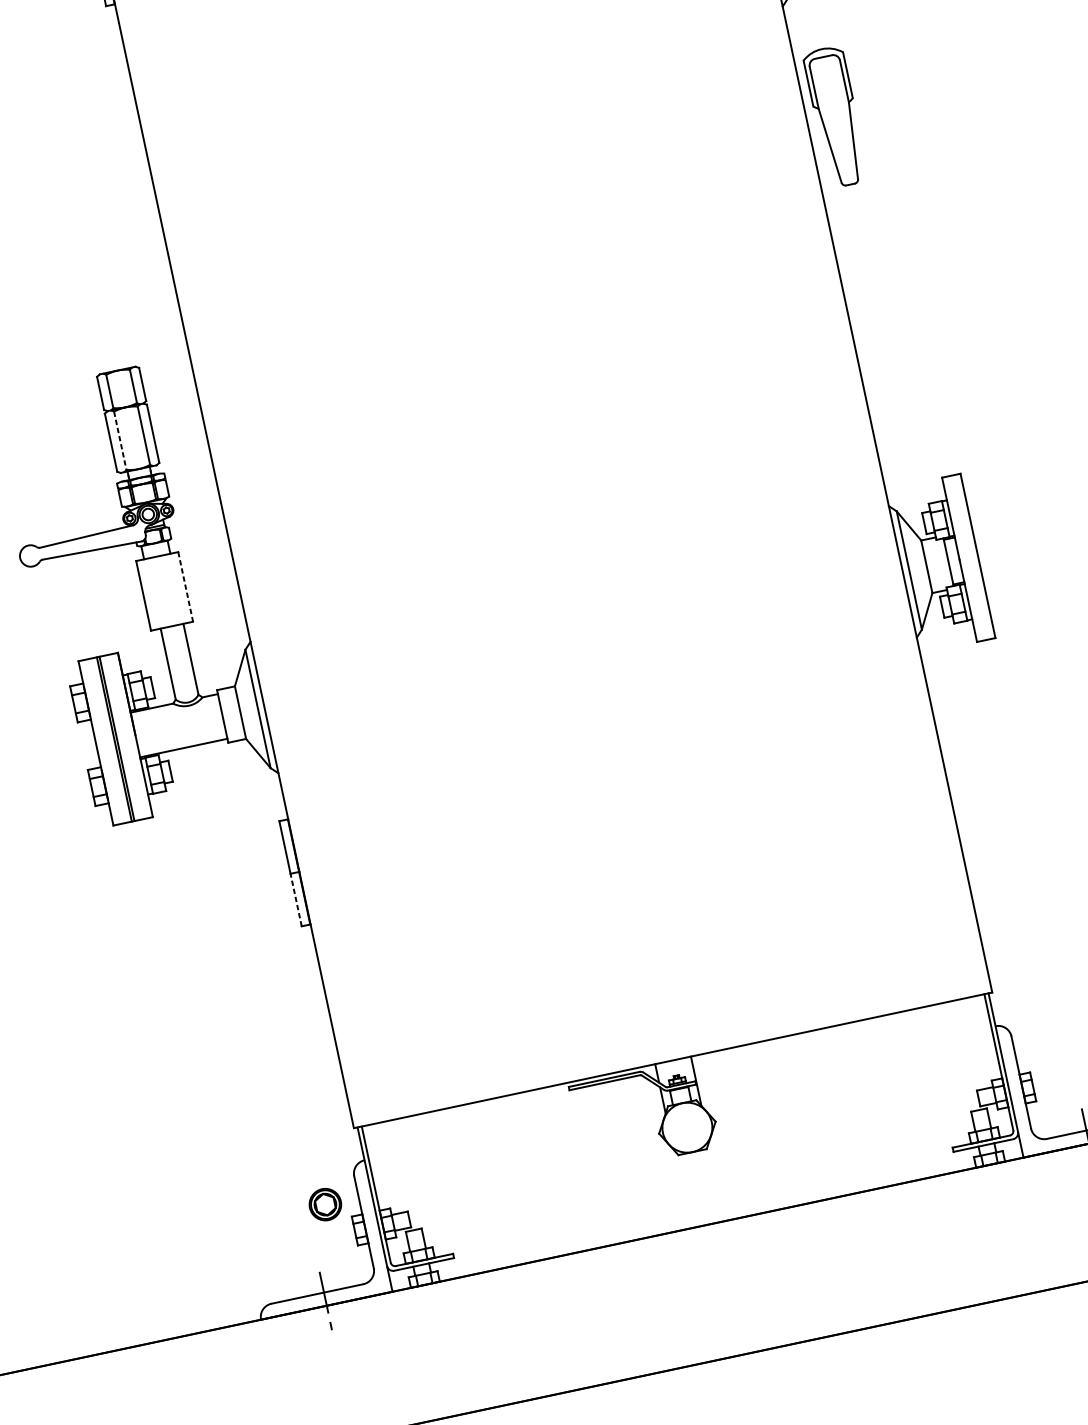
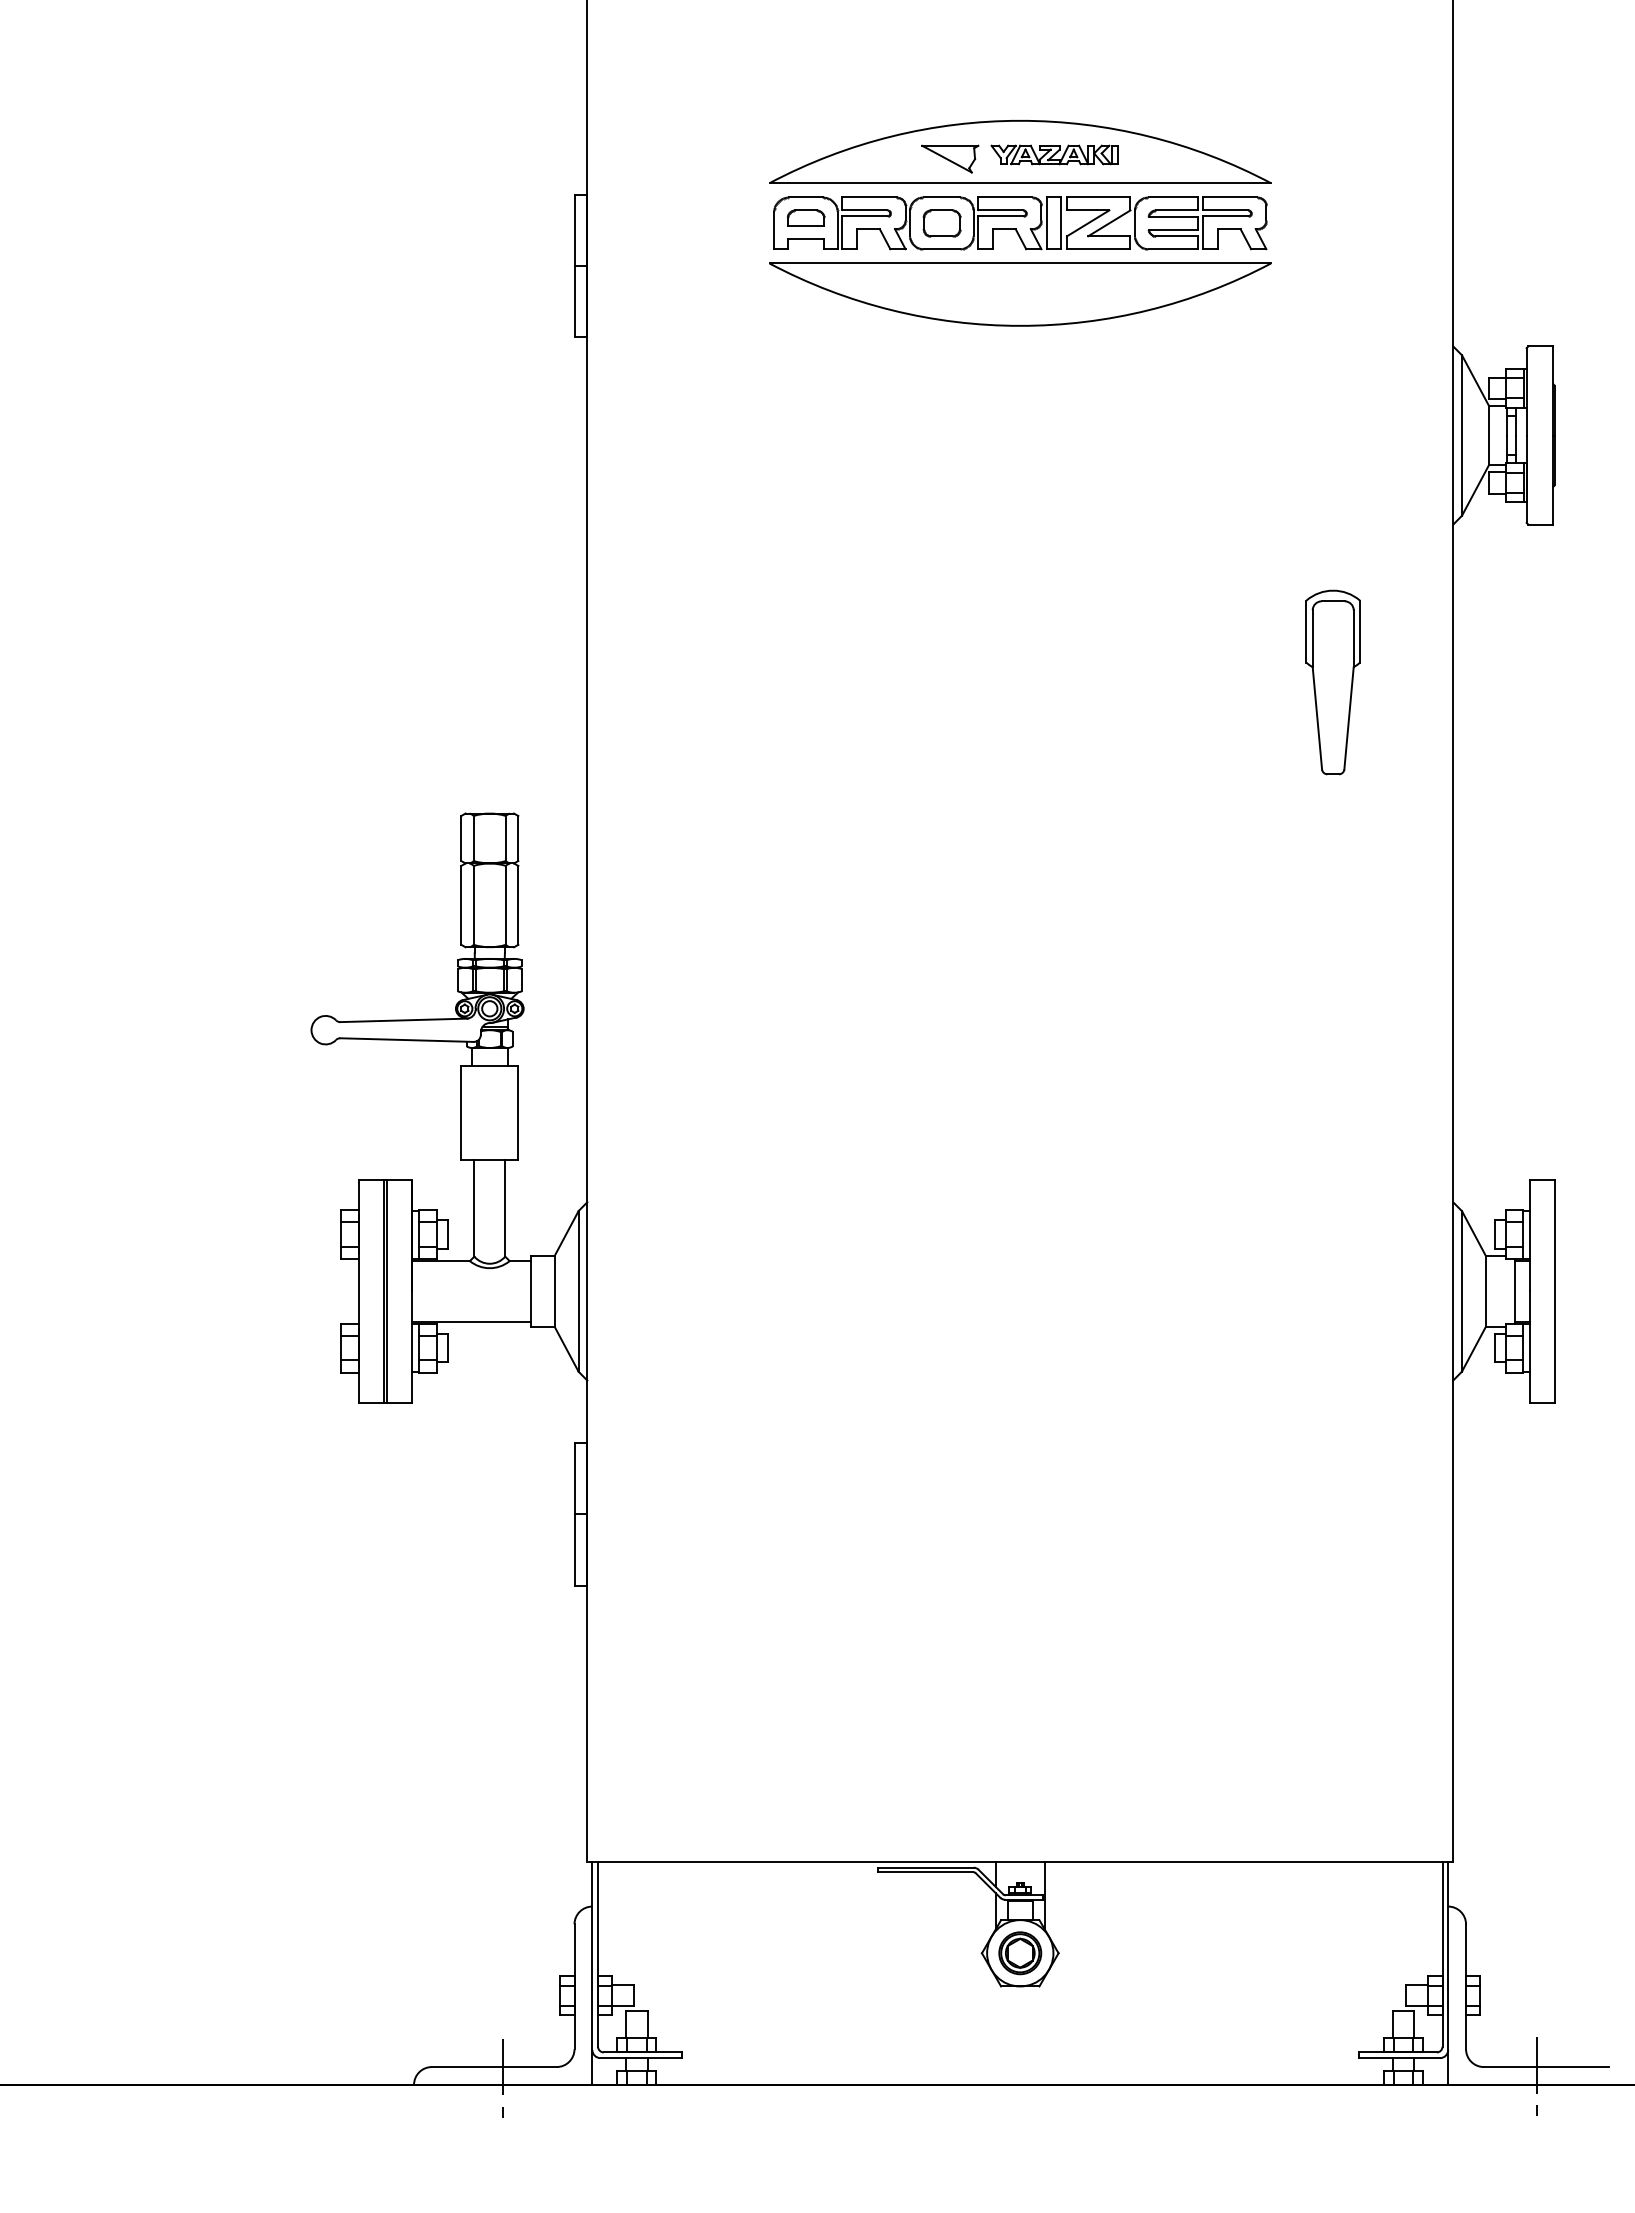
part: (835, 116) -> (1332, 682), moved
line: (120, 440) -> (473, 905), dashed -> solid
line: (185, 587) -> (518, 1113), dashed -> solid
line: (296, 899) -> (575, 1549), dashed -> solid
part: (325, 1204) -> (1020, 1953), moved

